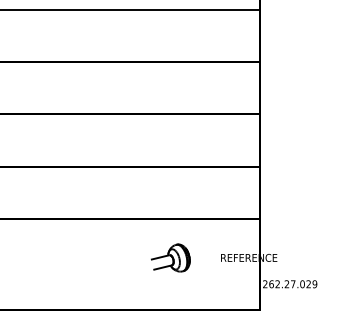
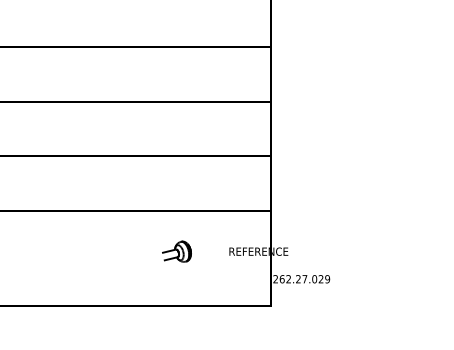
part: (170, 257) -> (176, 251), size x0.71

